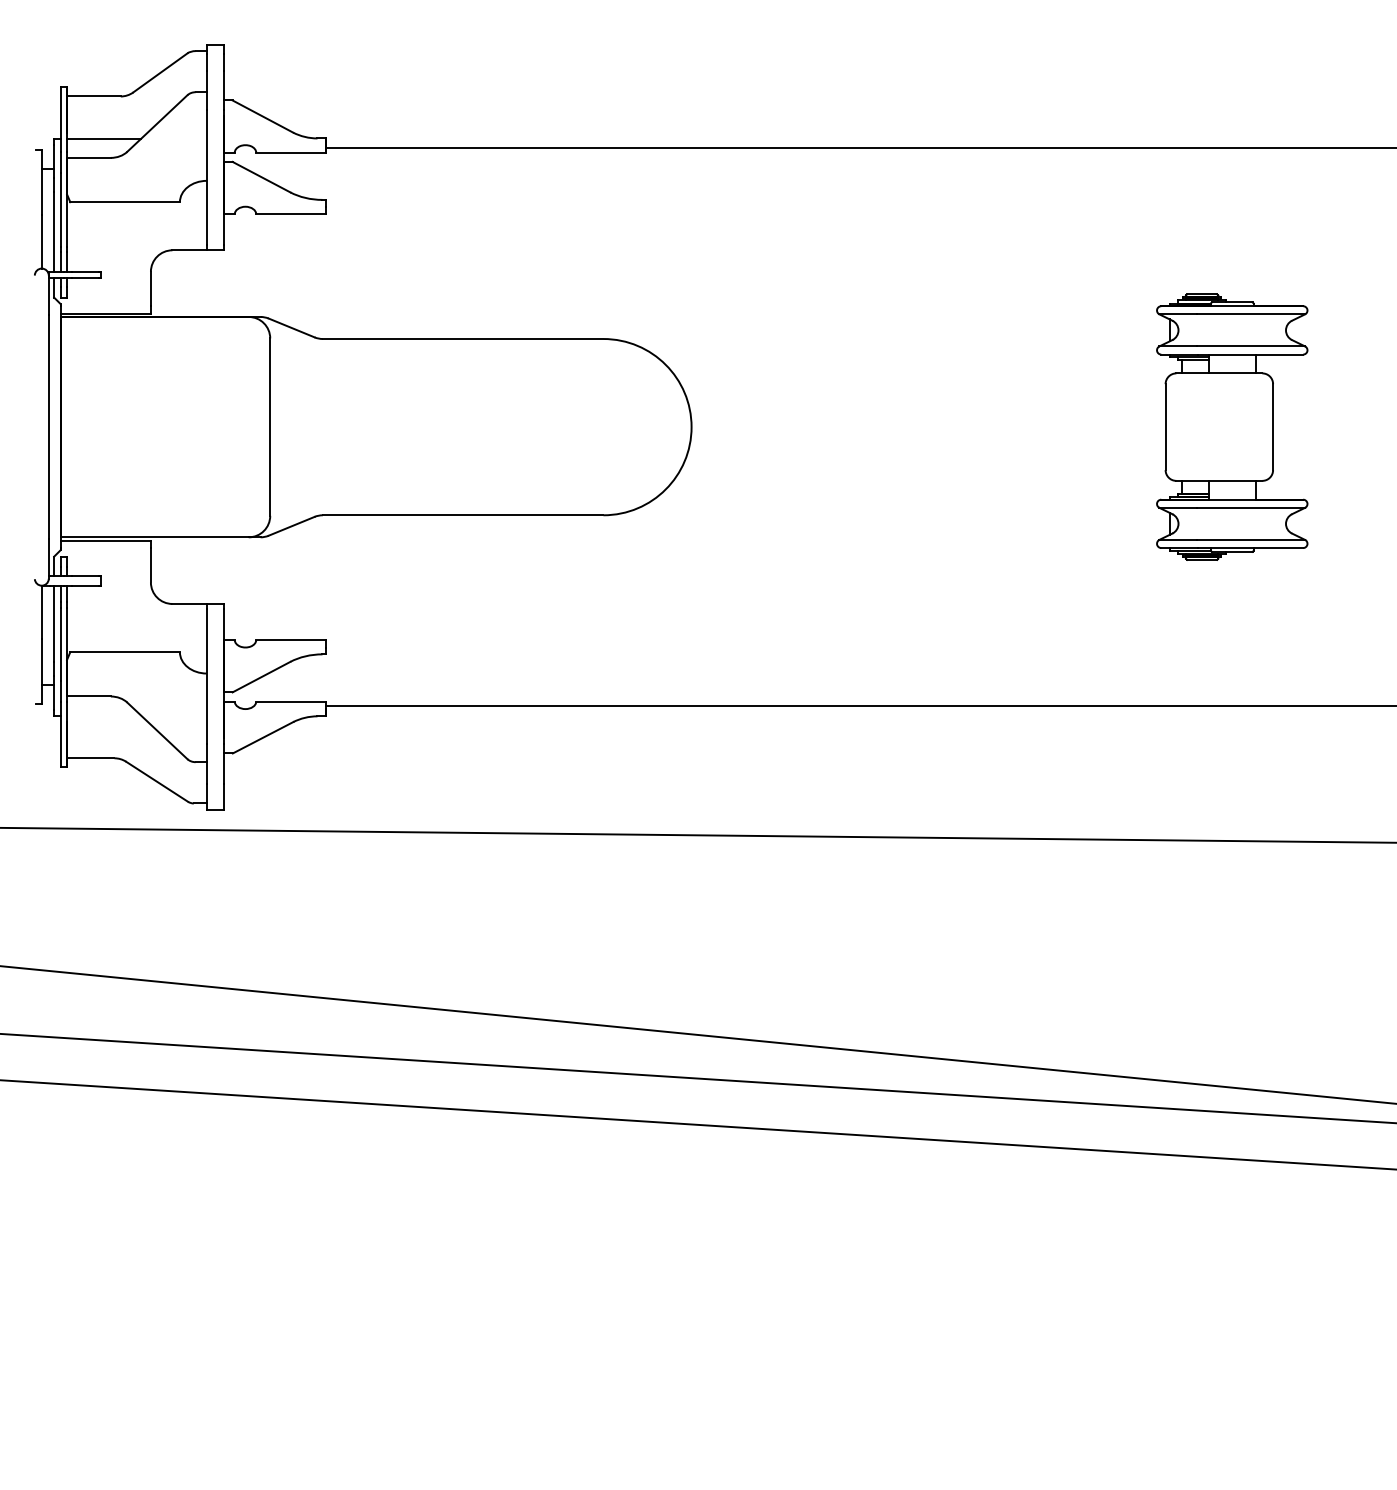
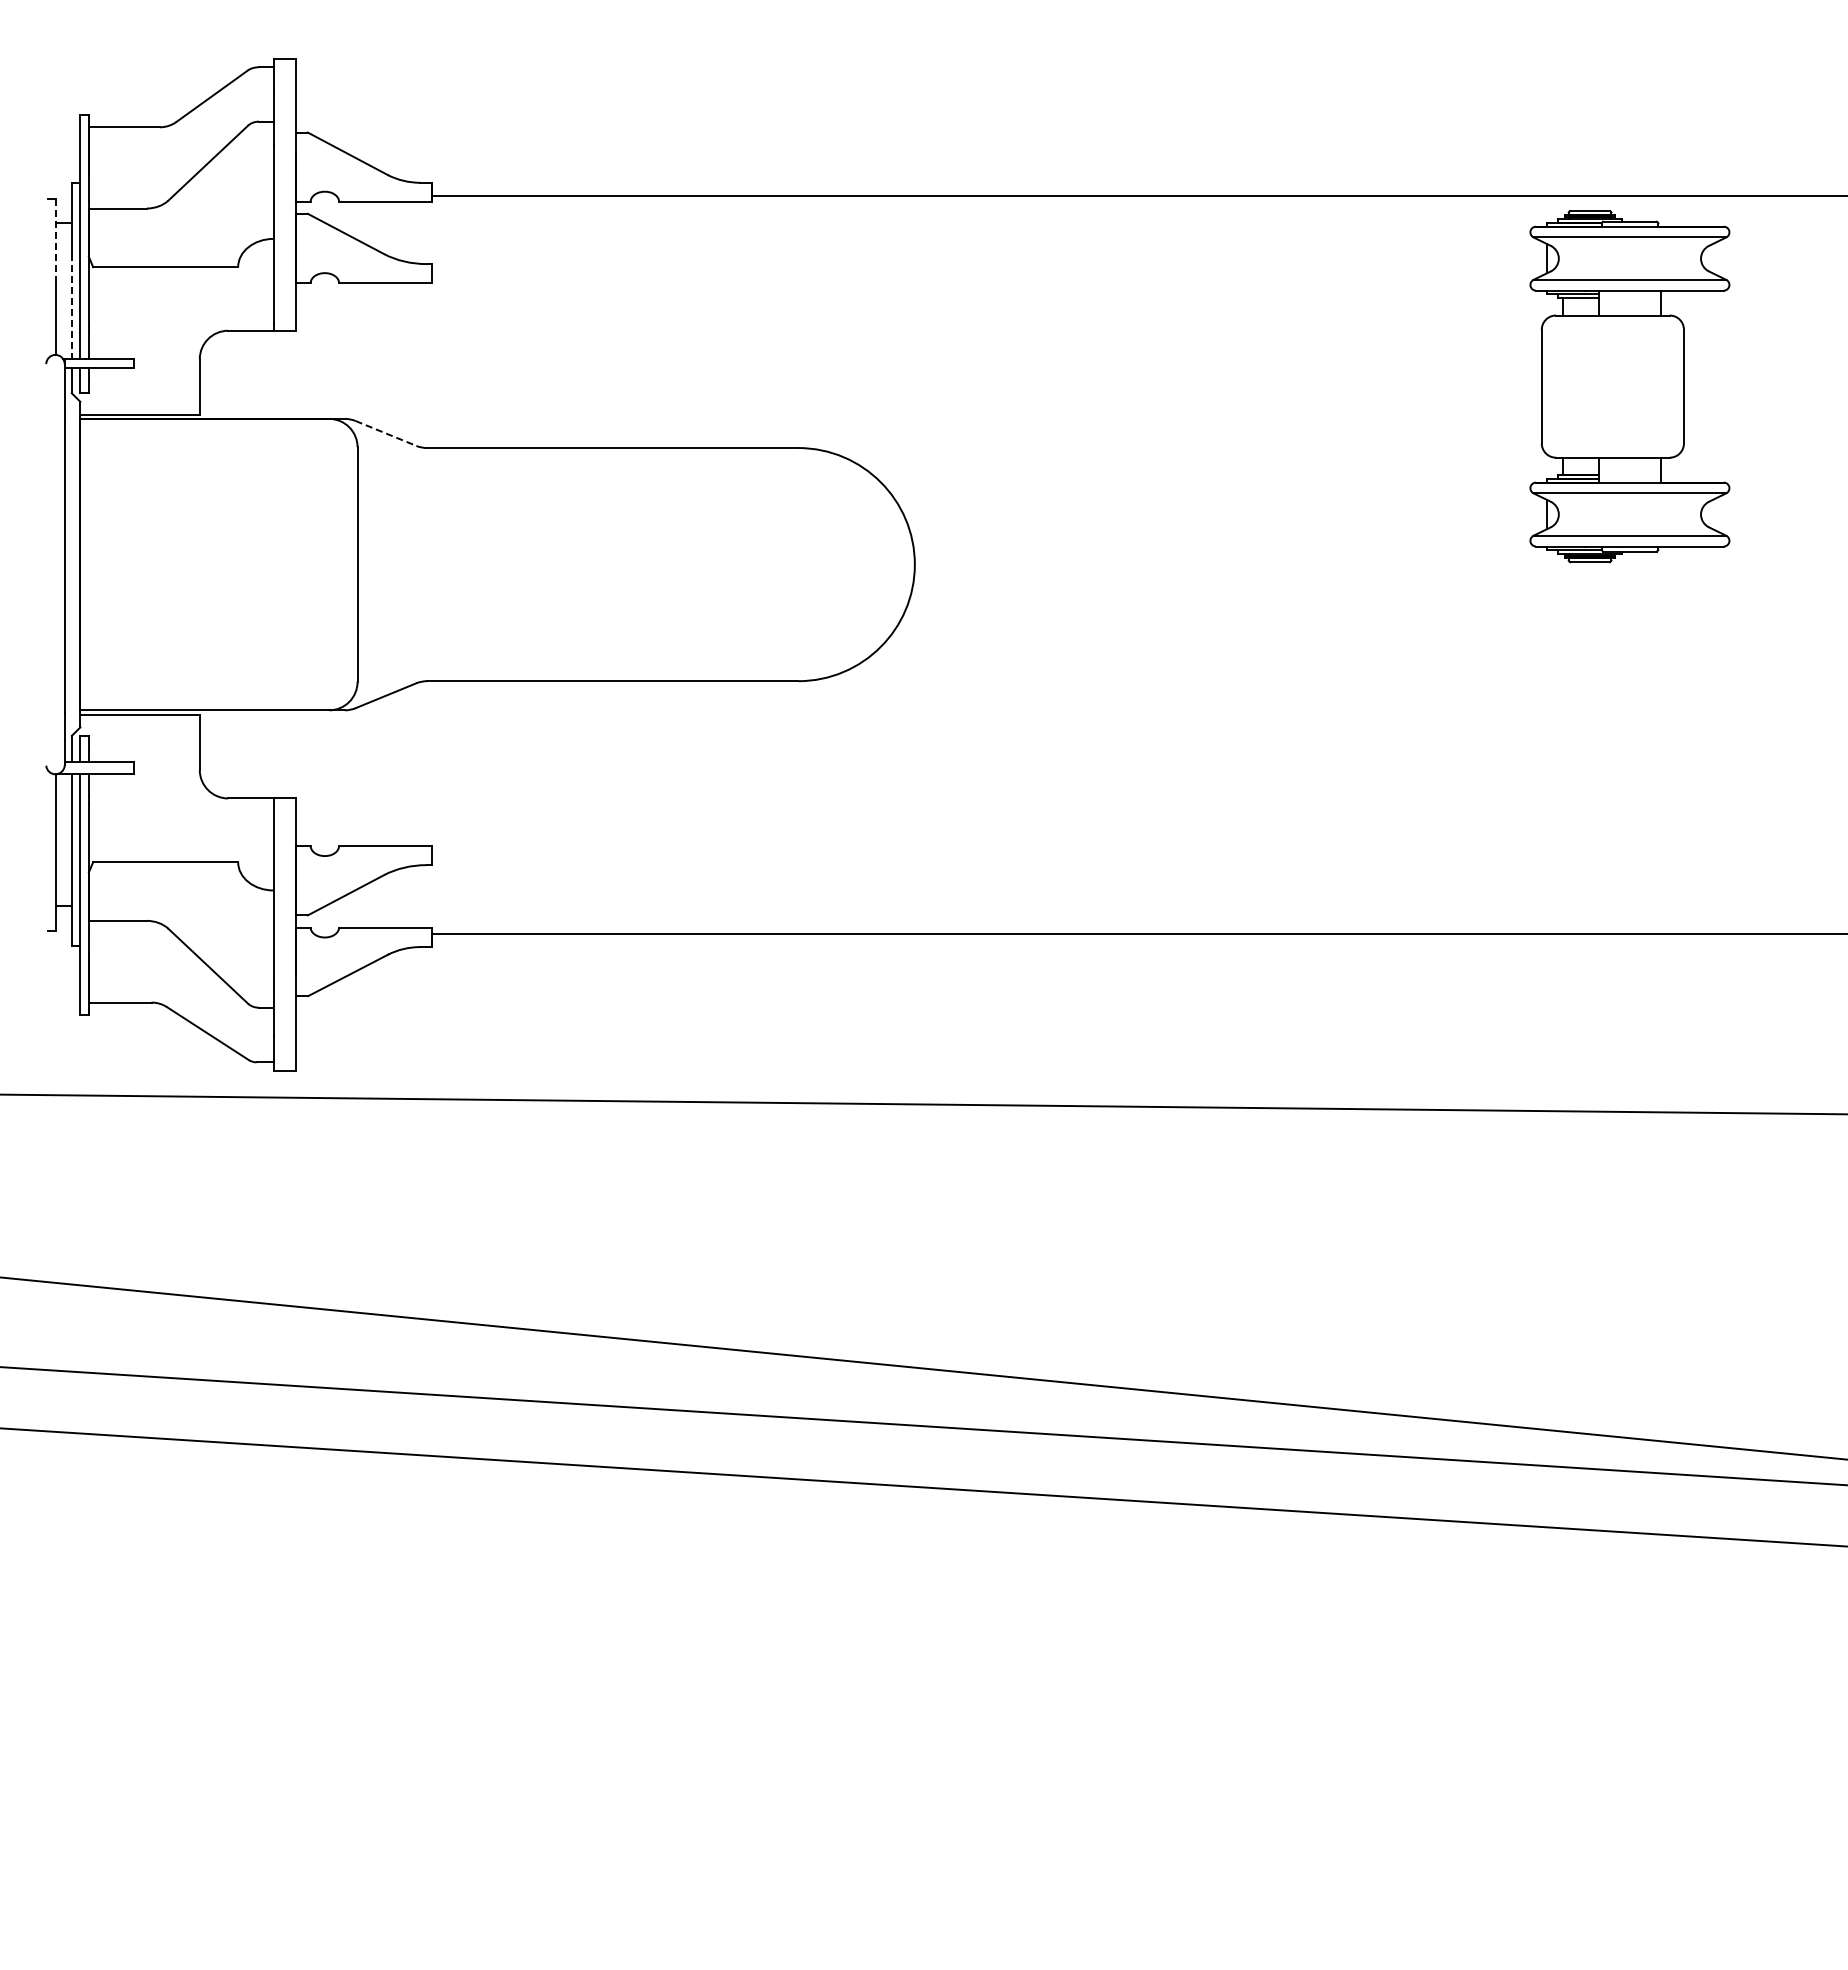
line: (103, 138) -> (137, 182), removed
line: (42, 182) -> (56, 241), solid -> dashed
line: (53, 232) -> (71, 307), solid -> dashed
line: (292, 328) -> (386, 433), solid -> dashed
part: (1231, 427) -> (1629, 386), moved

